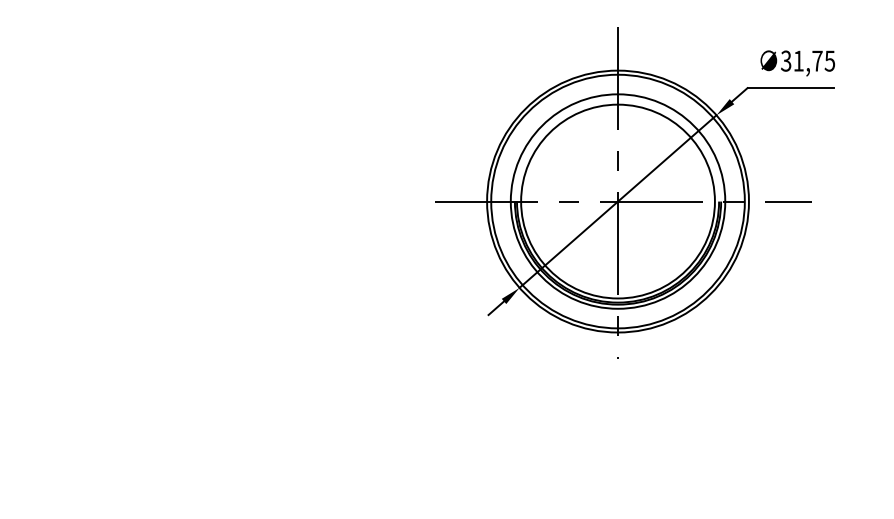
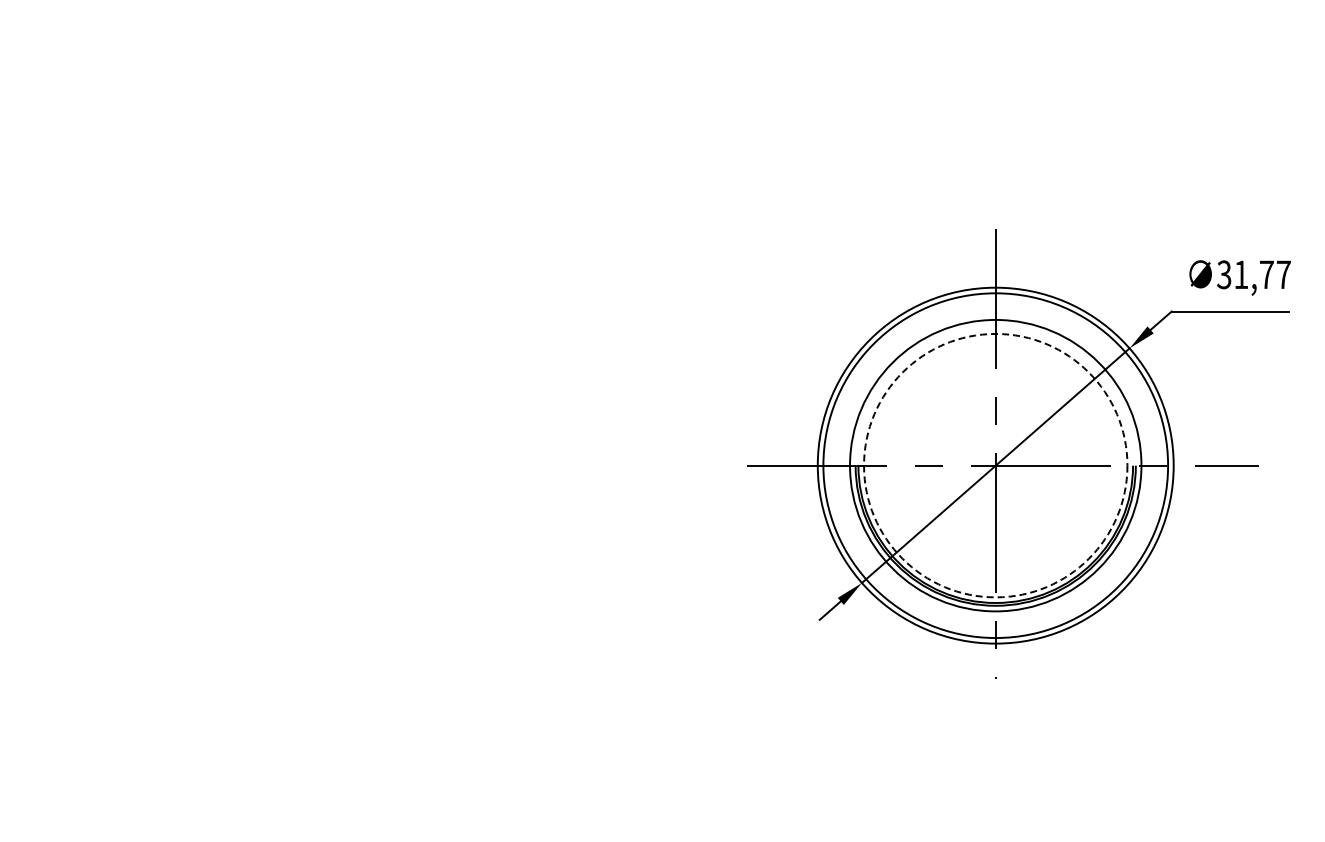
text: (829, 60) -> (1283, 274), 31,75 -> 31,77
circle: (617, 201) -> (995, 465), solid -> dashed

